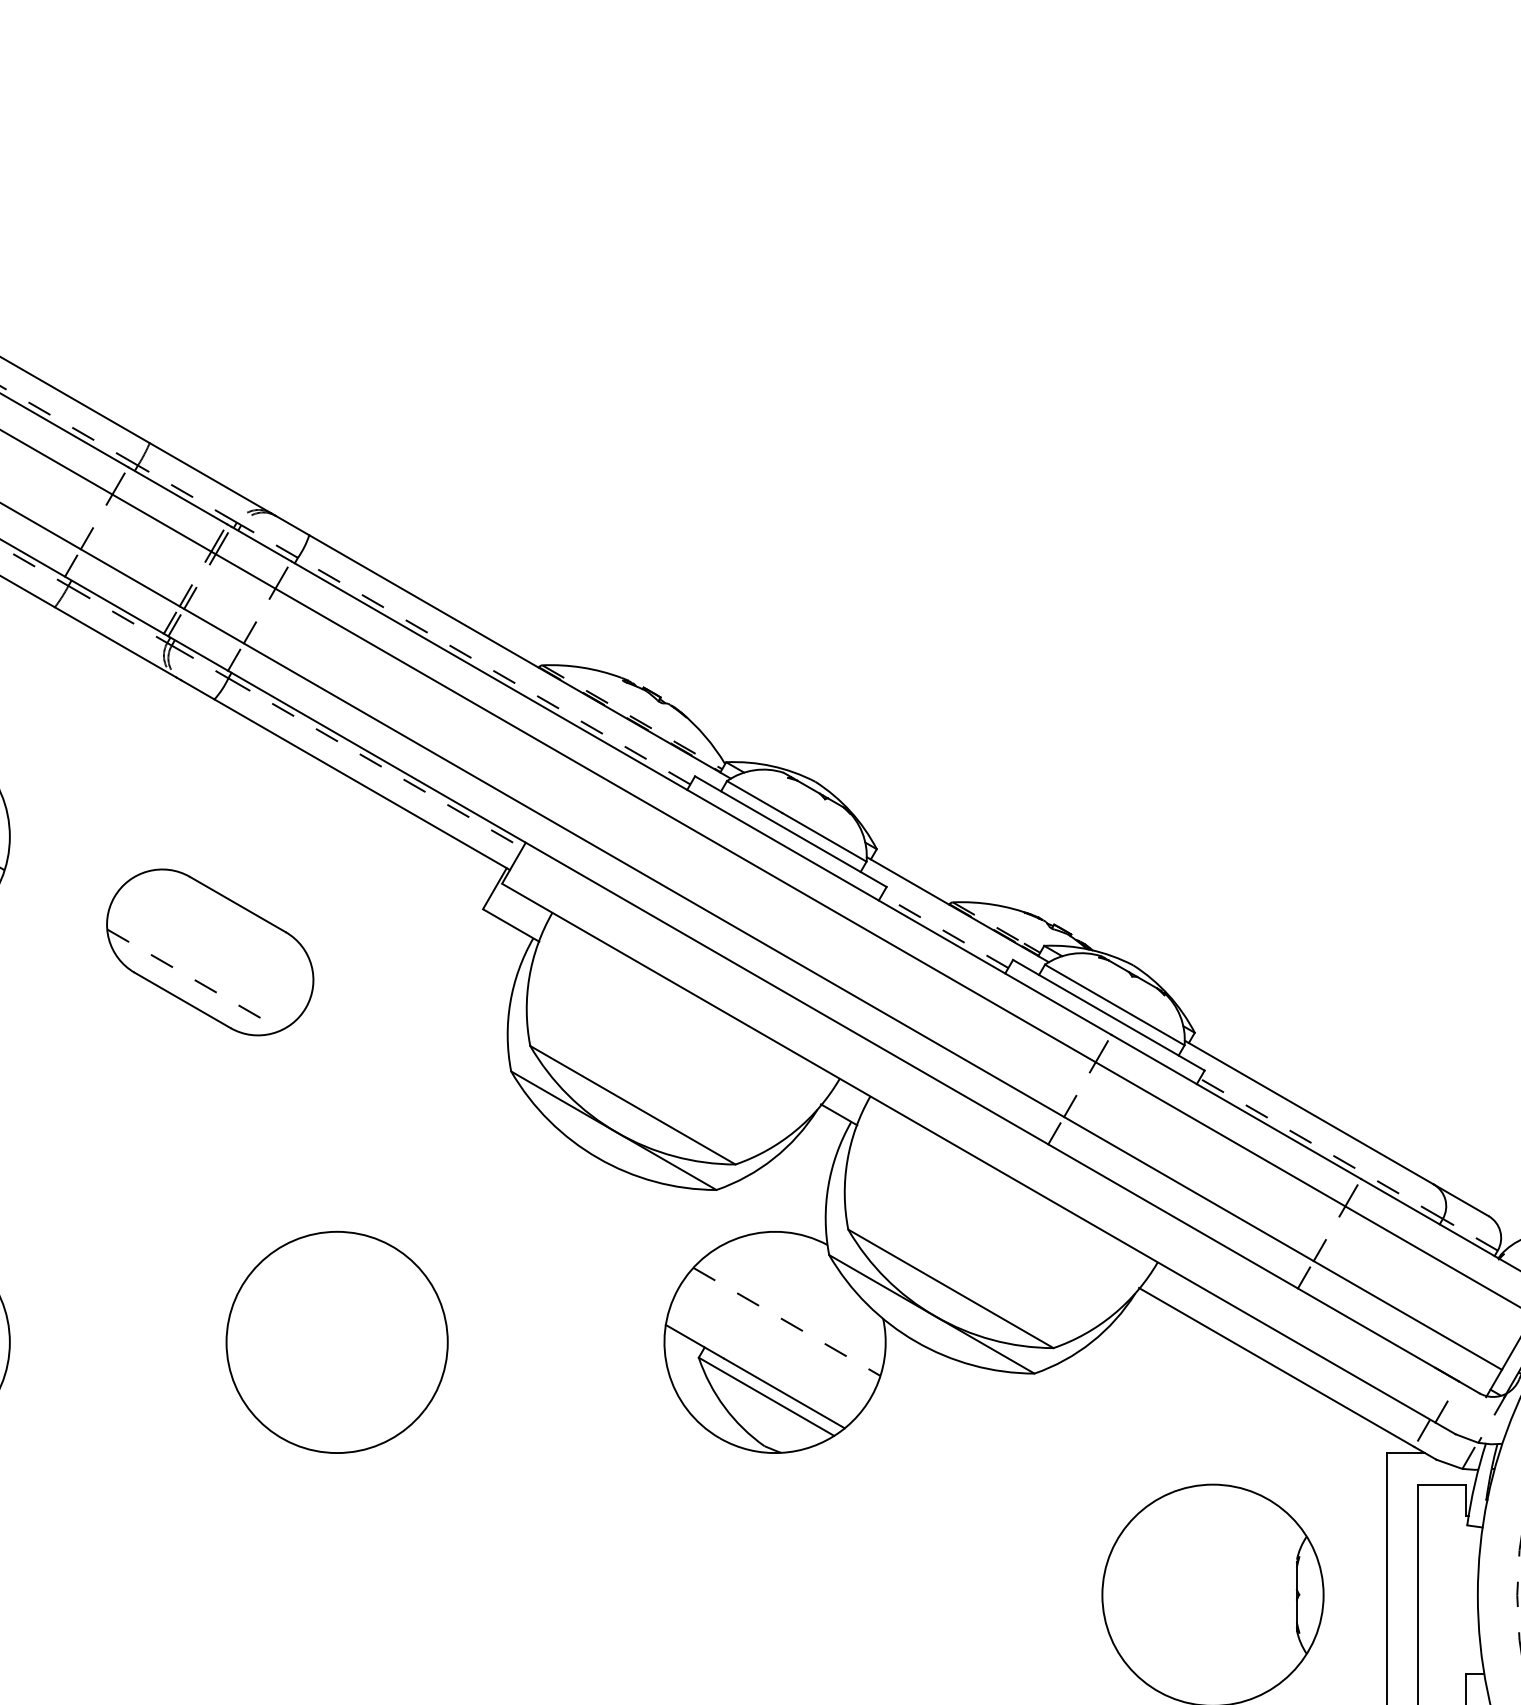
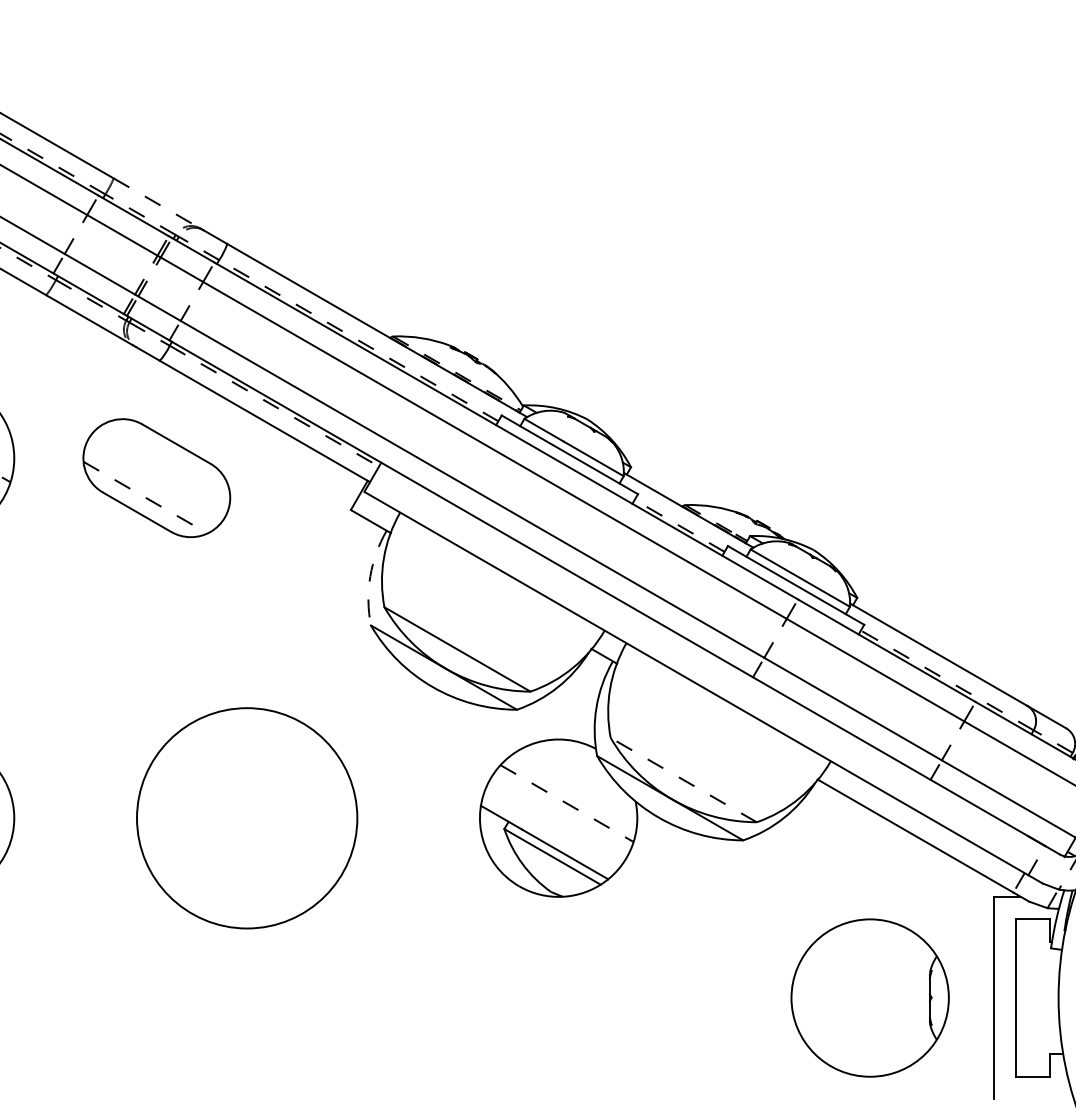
line: (210, 478) -> (157, 203), solid -> dashed
part: (210, 952) -> (157, 478), moved
arc: (510, 1002) -> (370, 576), solid -> dashed
line: (950, 1288) -> (683, 779), solid -> dashed
circle: (336, 1341) -> (246, 817), size x1.4

